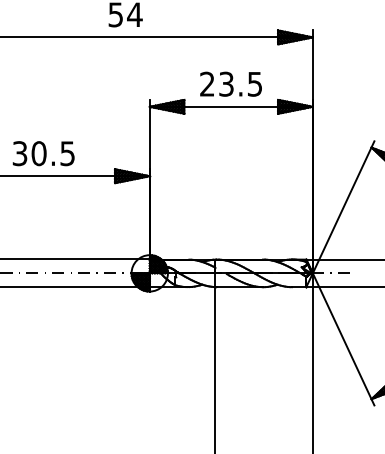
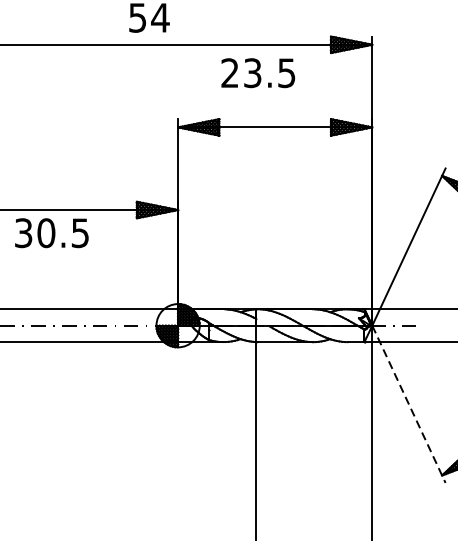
text: (230, 83) -> (257, 72), moved
text: (43, 153) -> (51, 232), moved
line: (343, 339) -> (408, 404), solid -> dashed

